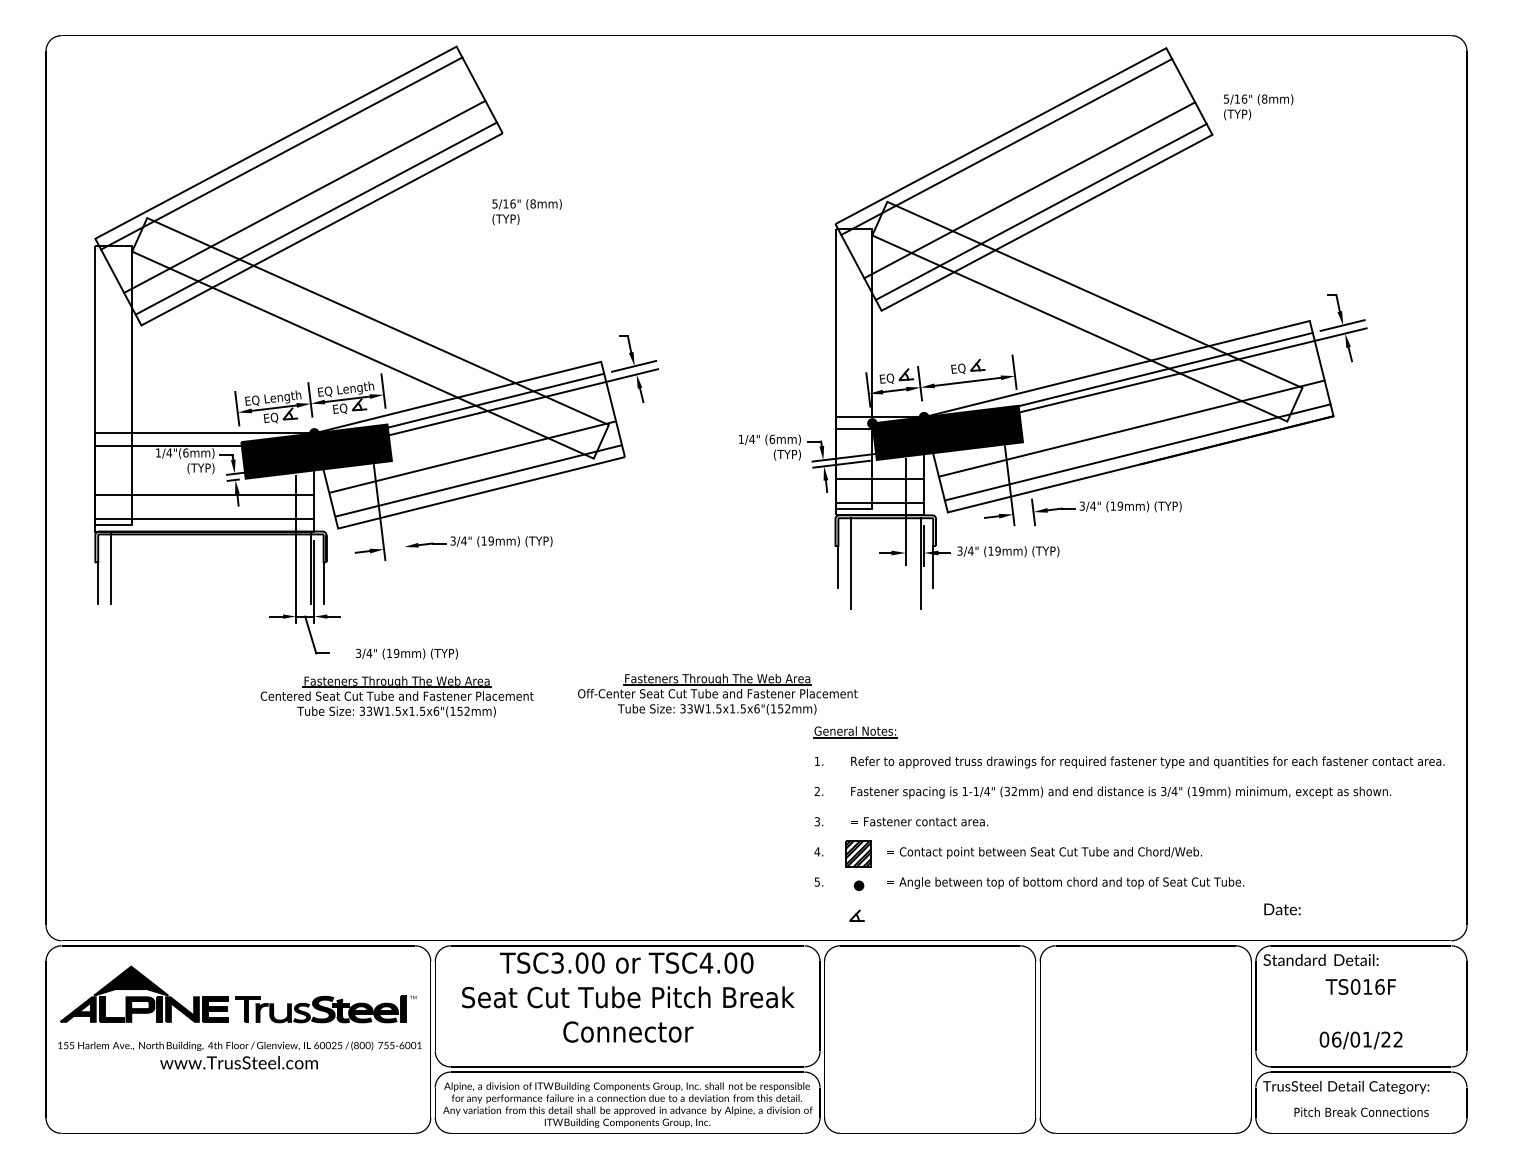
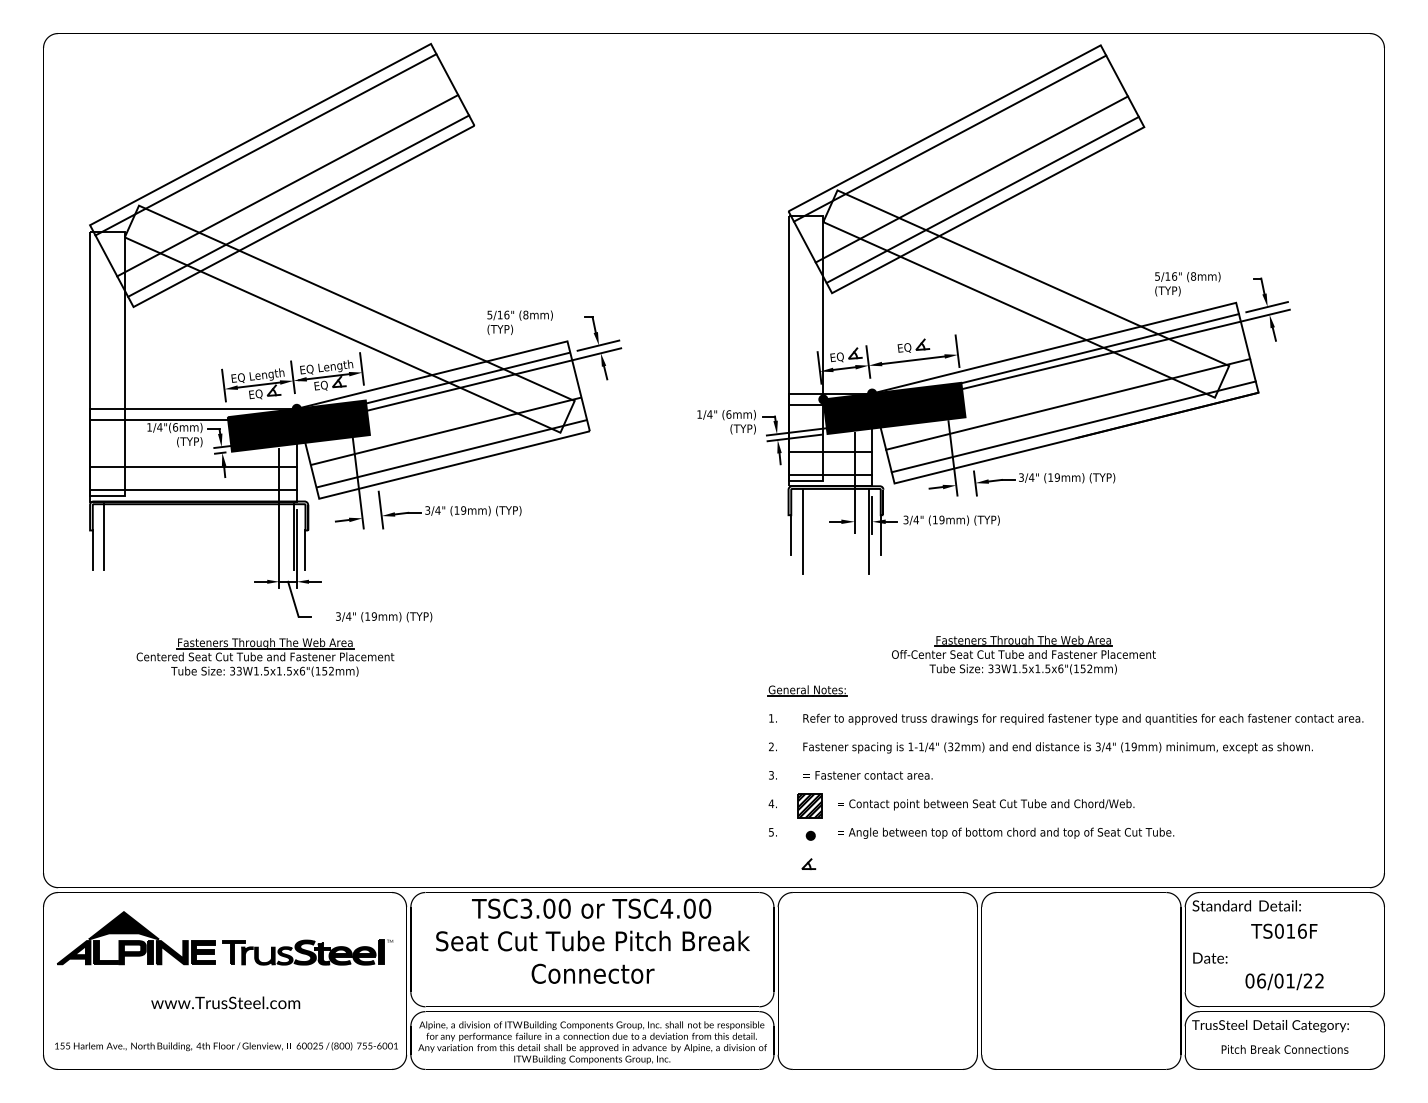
text: (1258, 107) -> (1187, 284), moved
text: (526, 212) -> (519, 323), moved
line: (403, 540) -> (380, 509), added
part: (717, 693) -> (1023, 654), moved
part: (396, 696) -> (264, 657), moved
text: (1282, 909) -> (1210, 958), moved
text: (239, 1045) -> (226, 1045), moved

